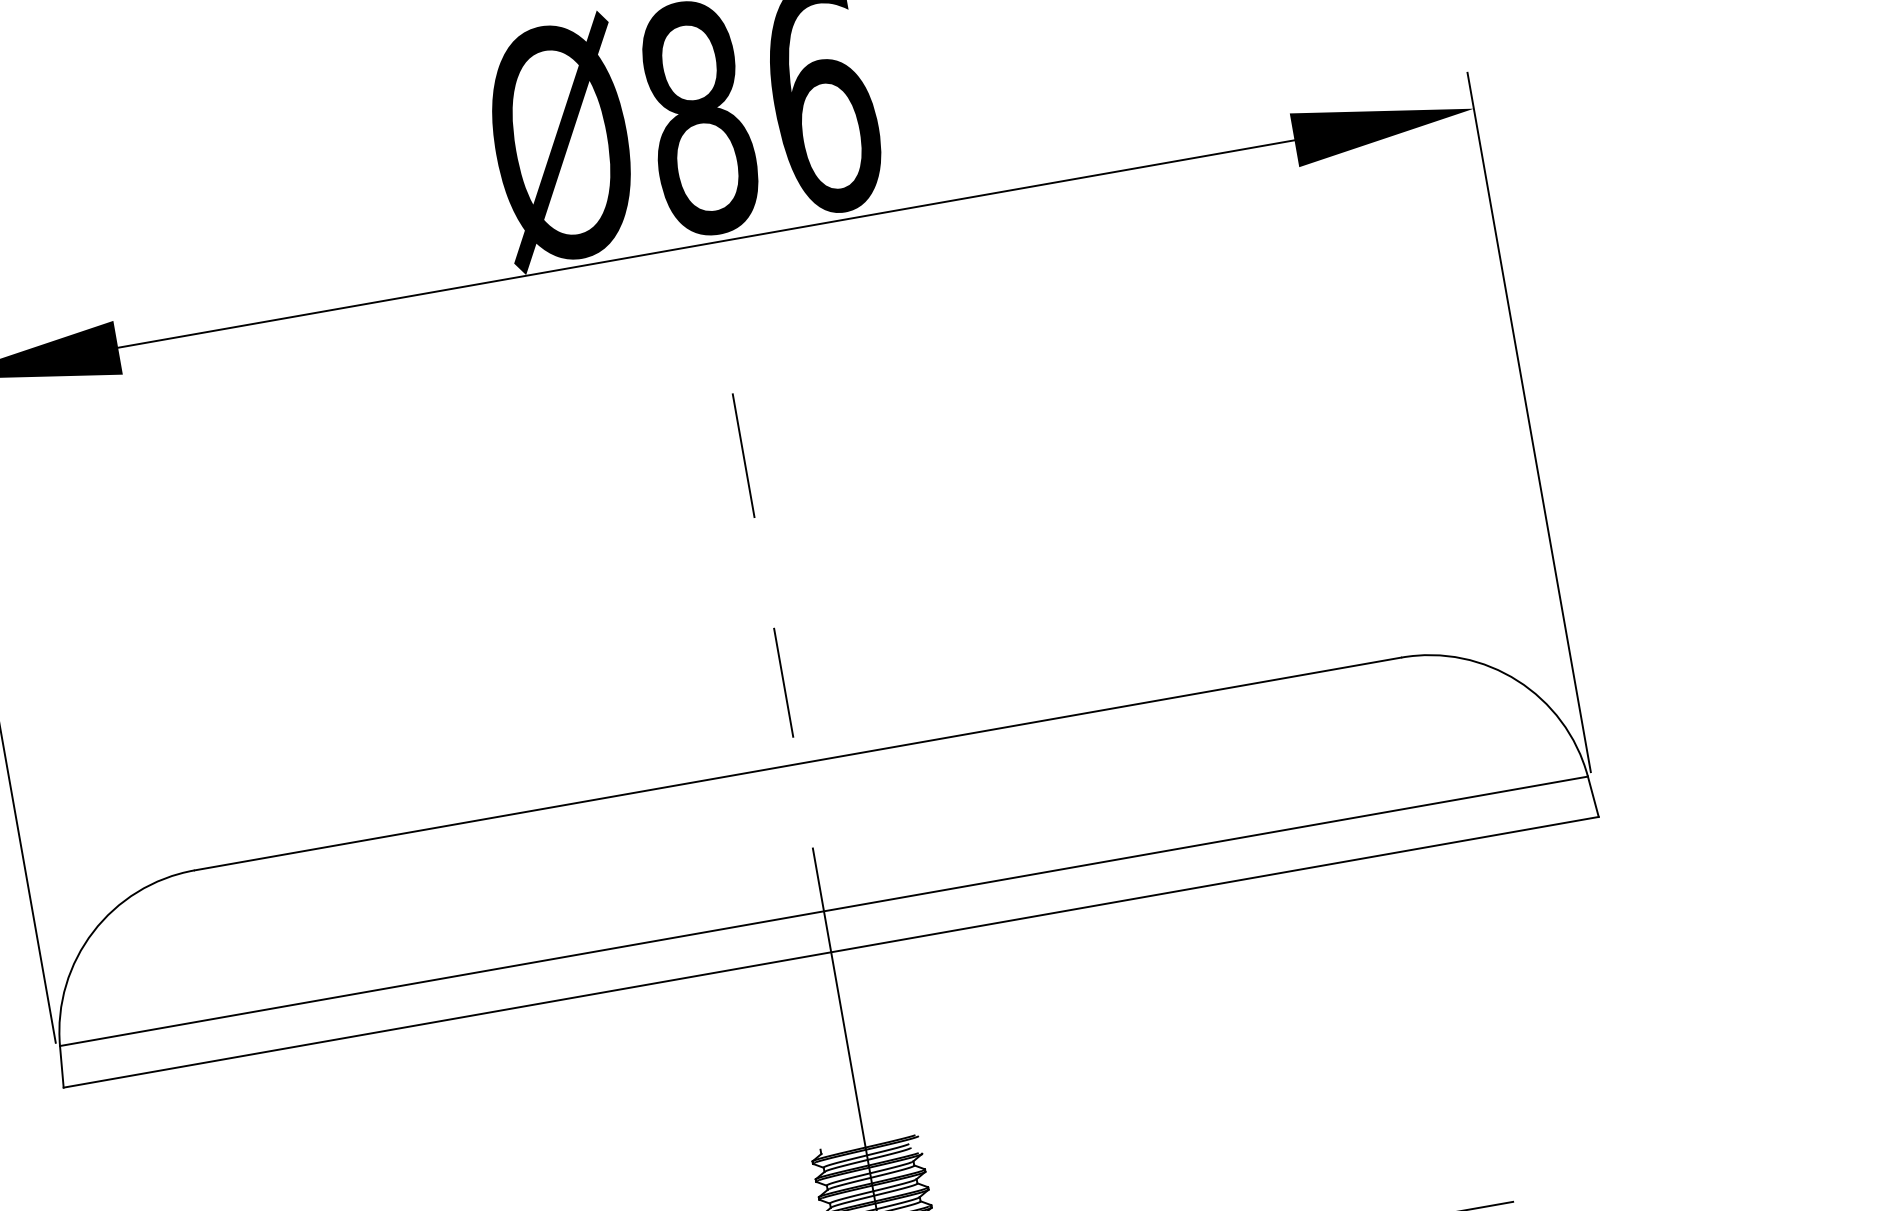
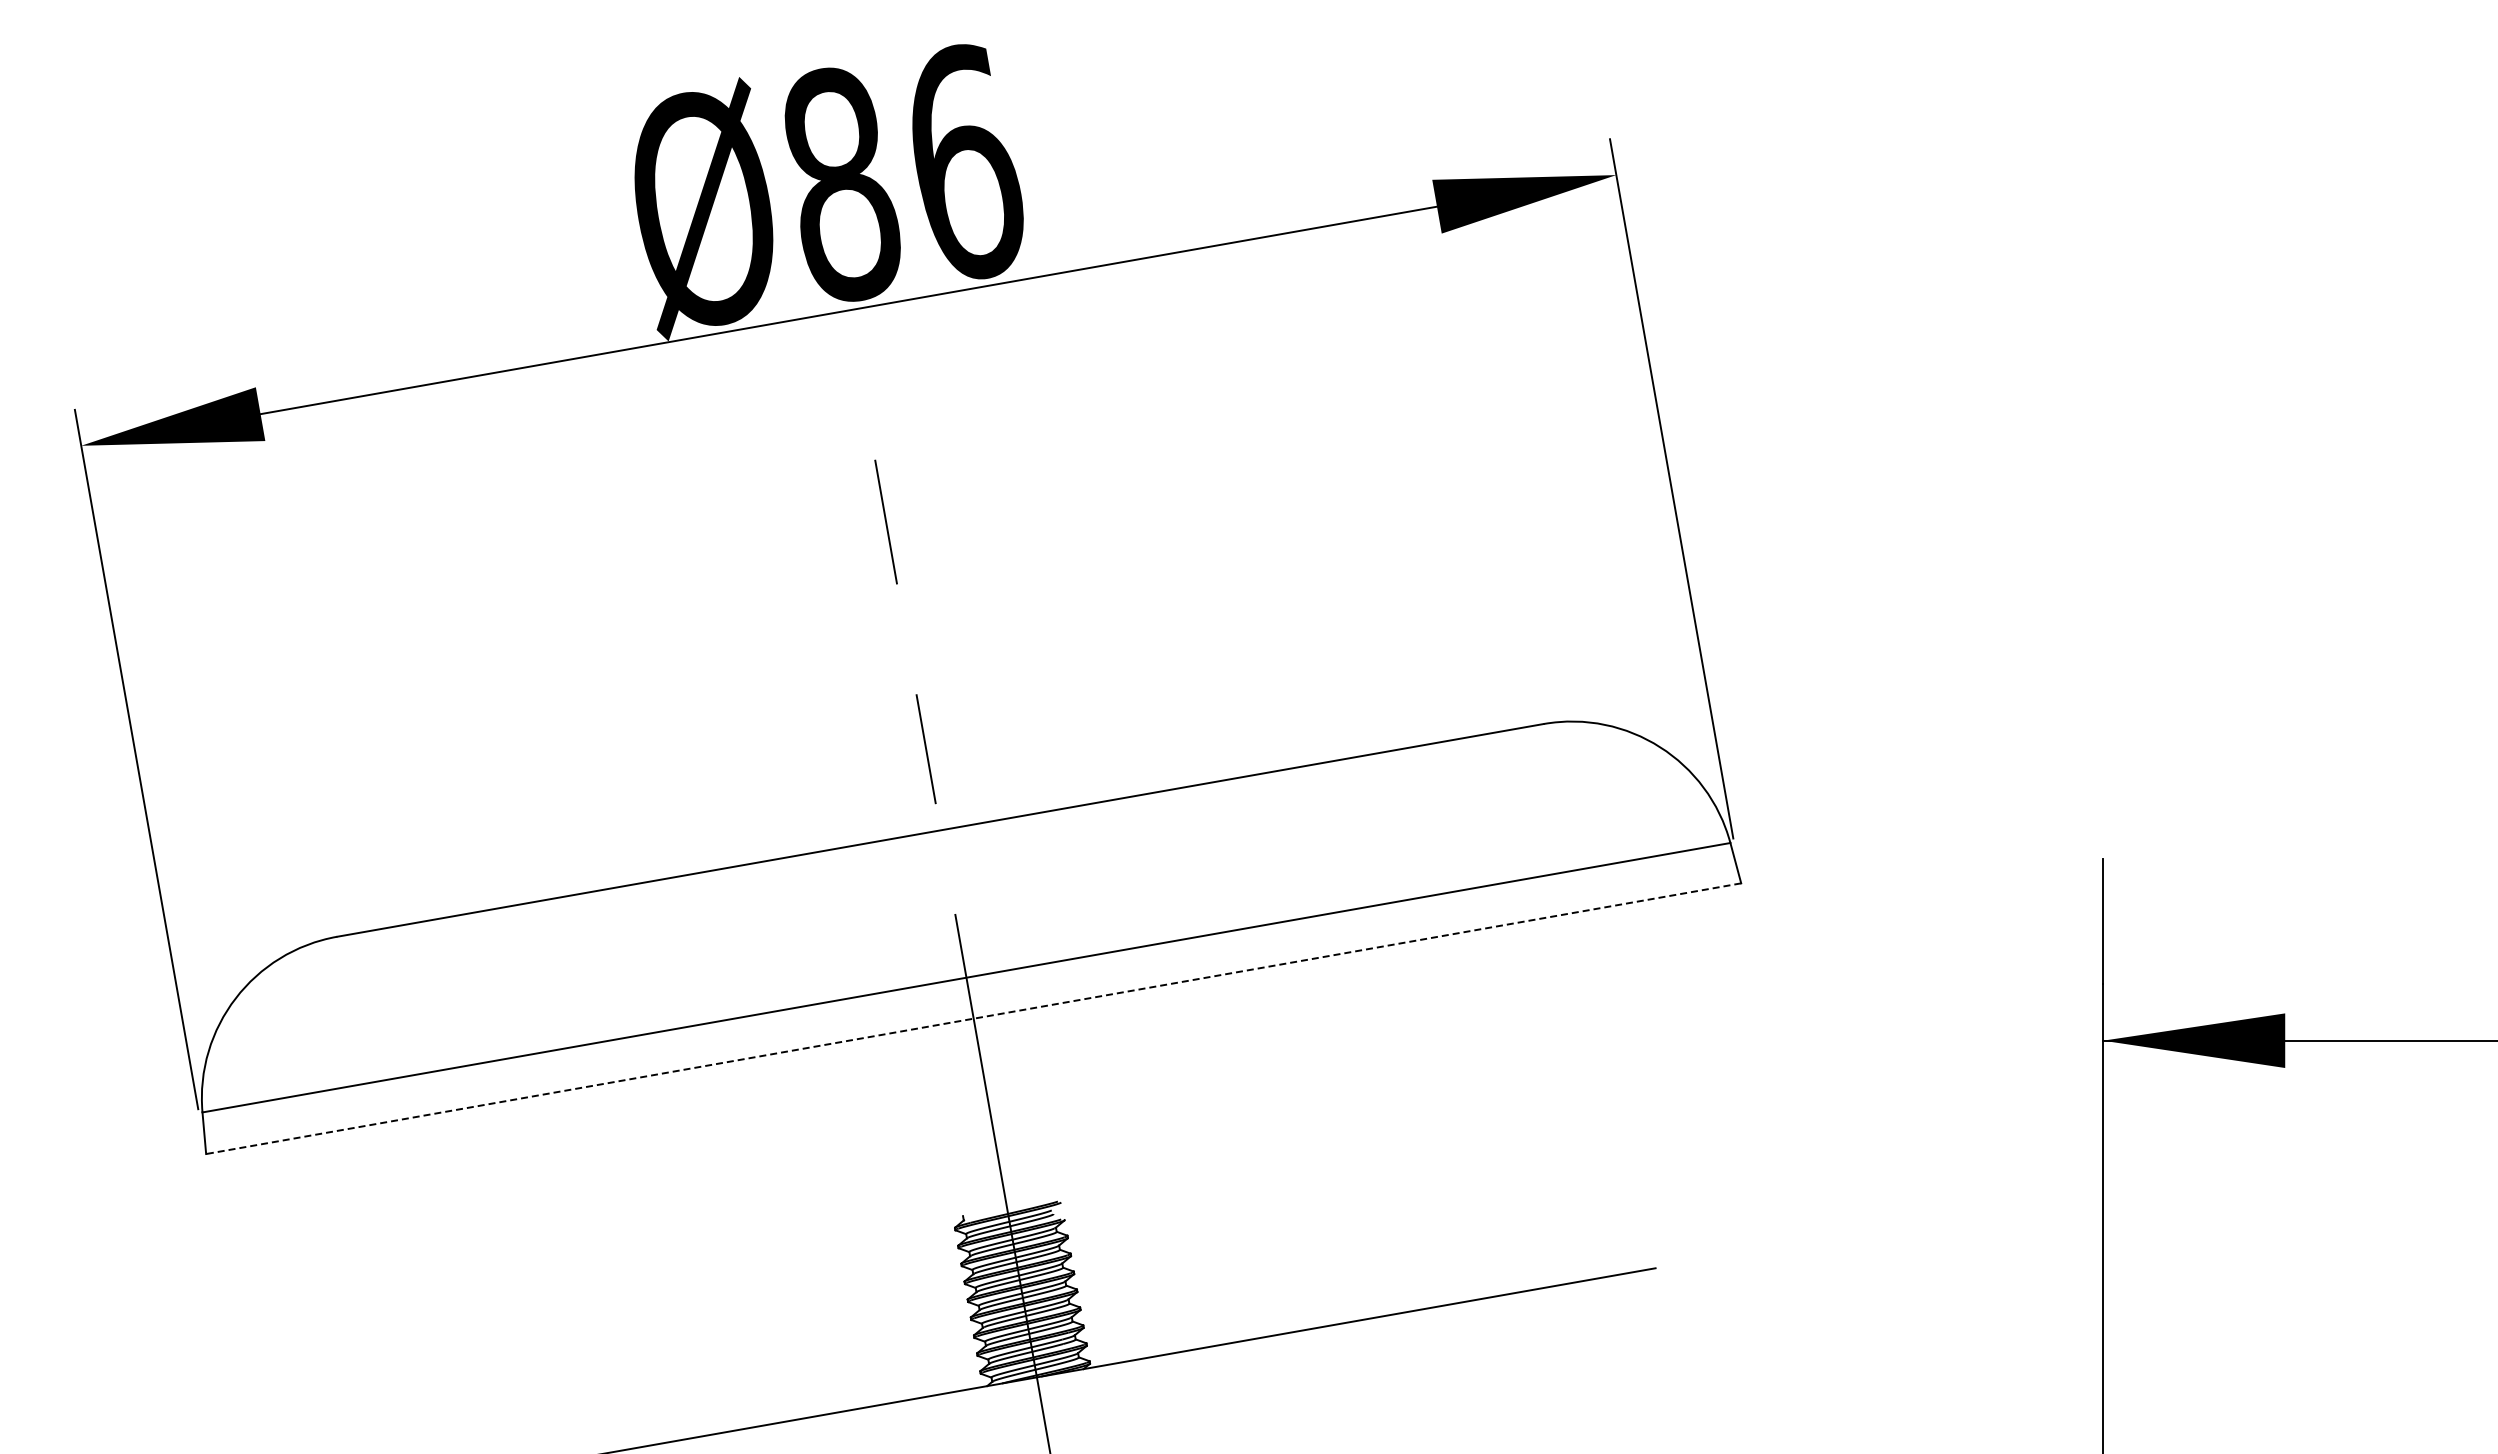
line: (831, 952) -> (973, 1018), solid -> dashed

